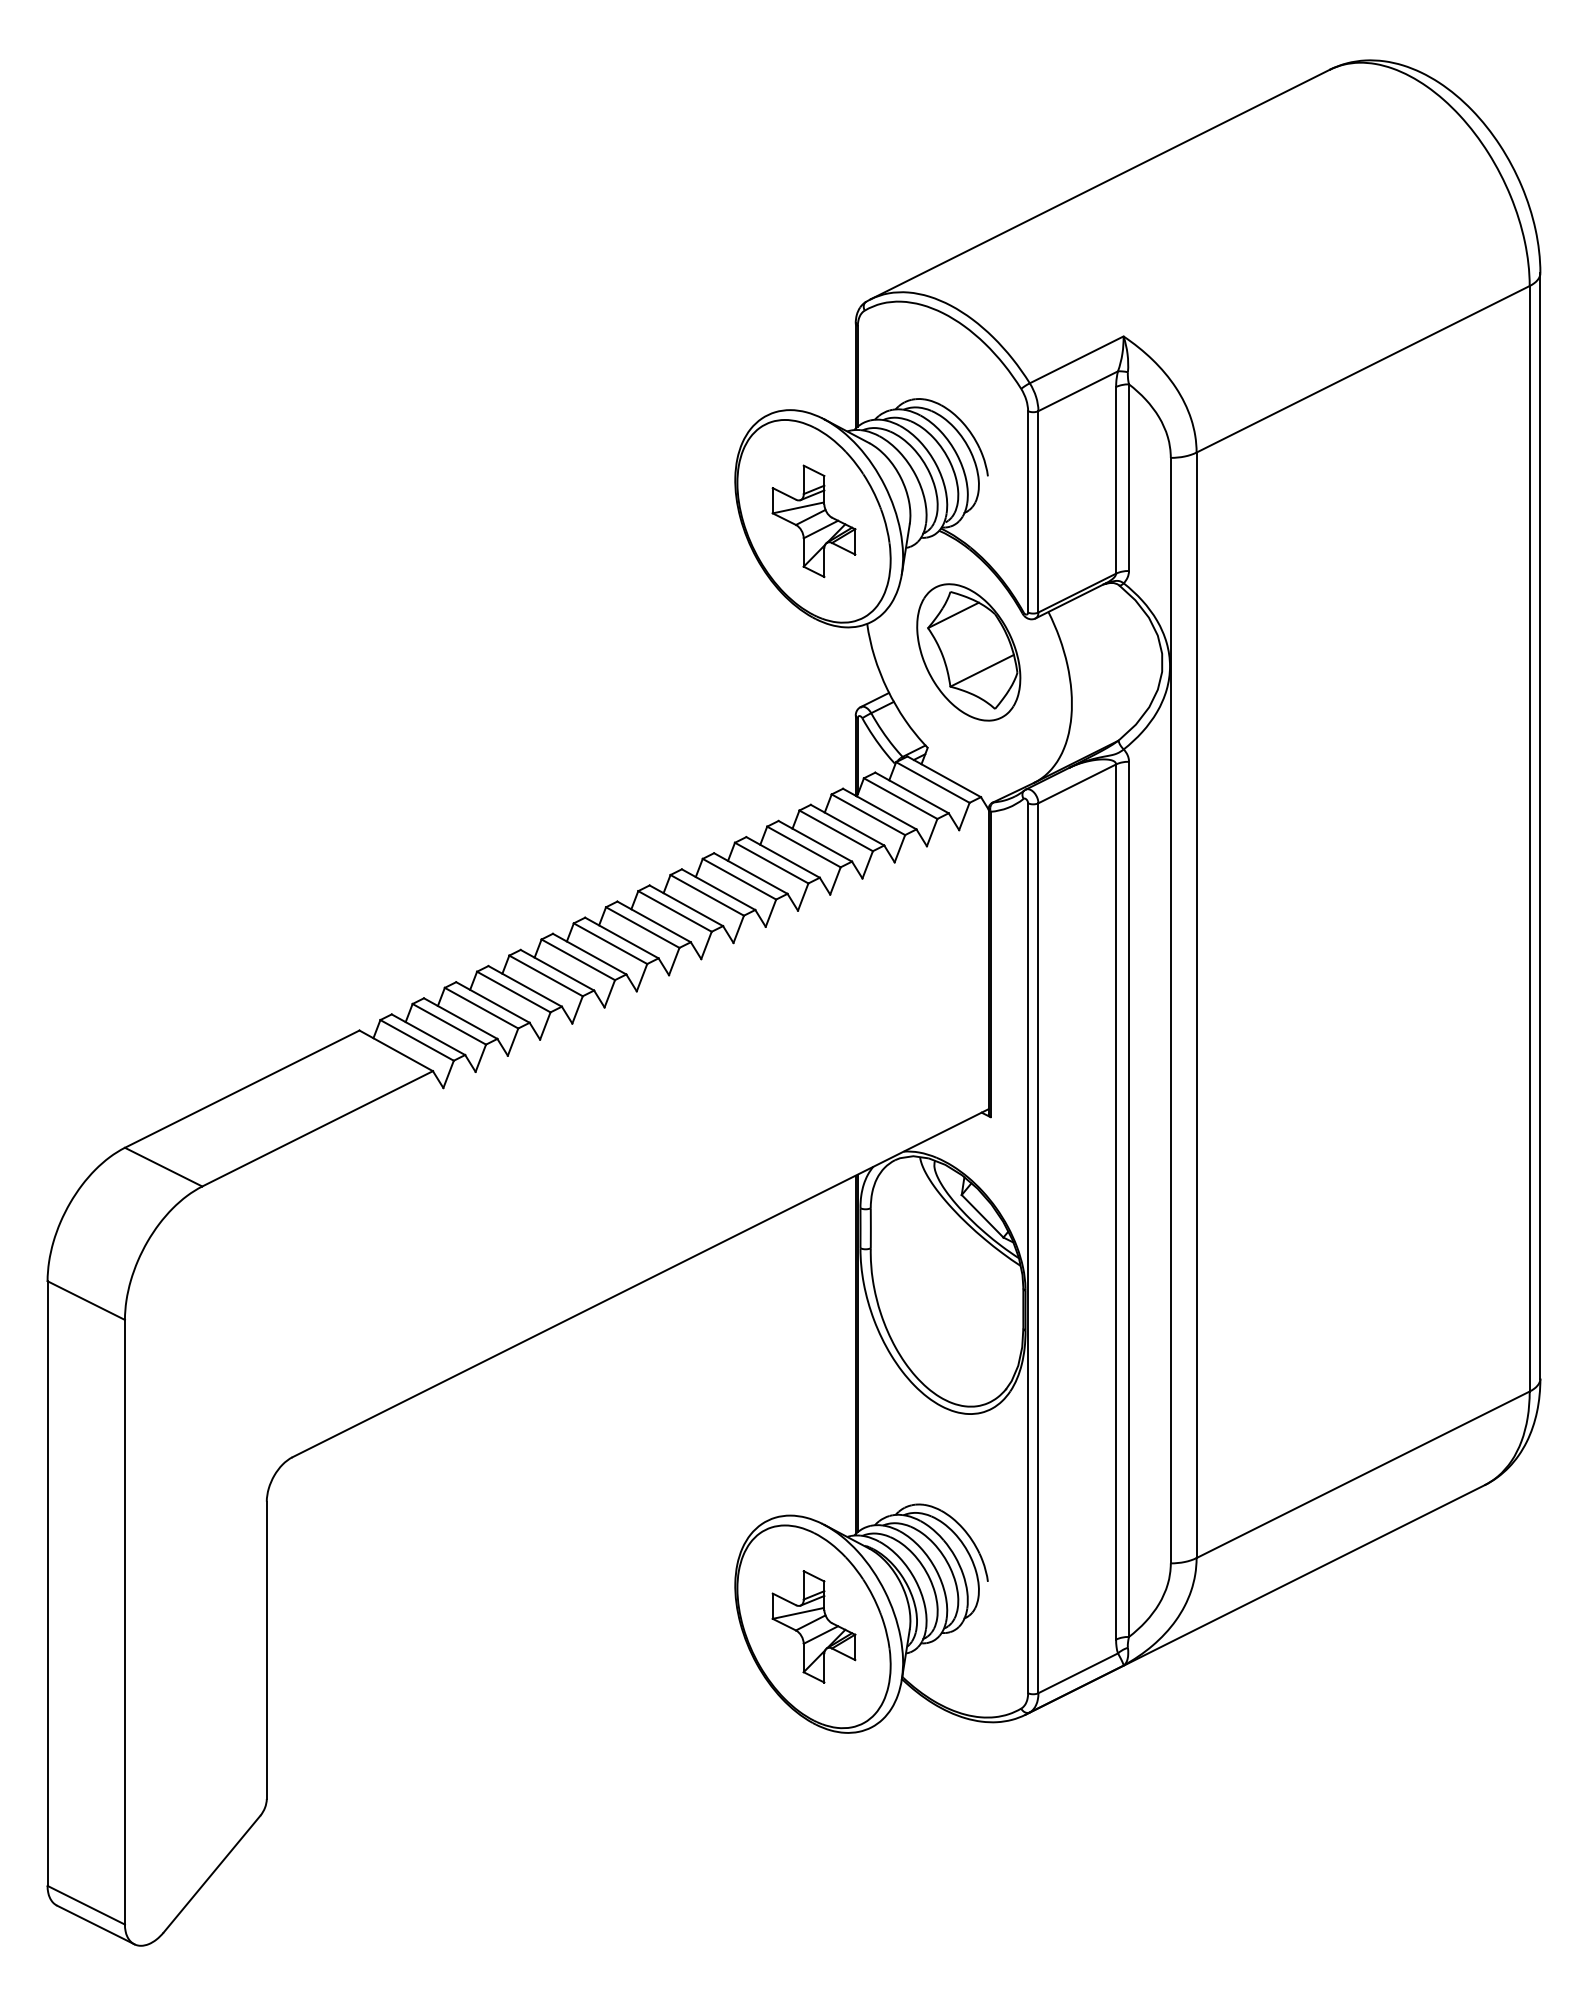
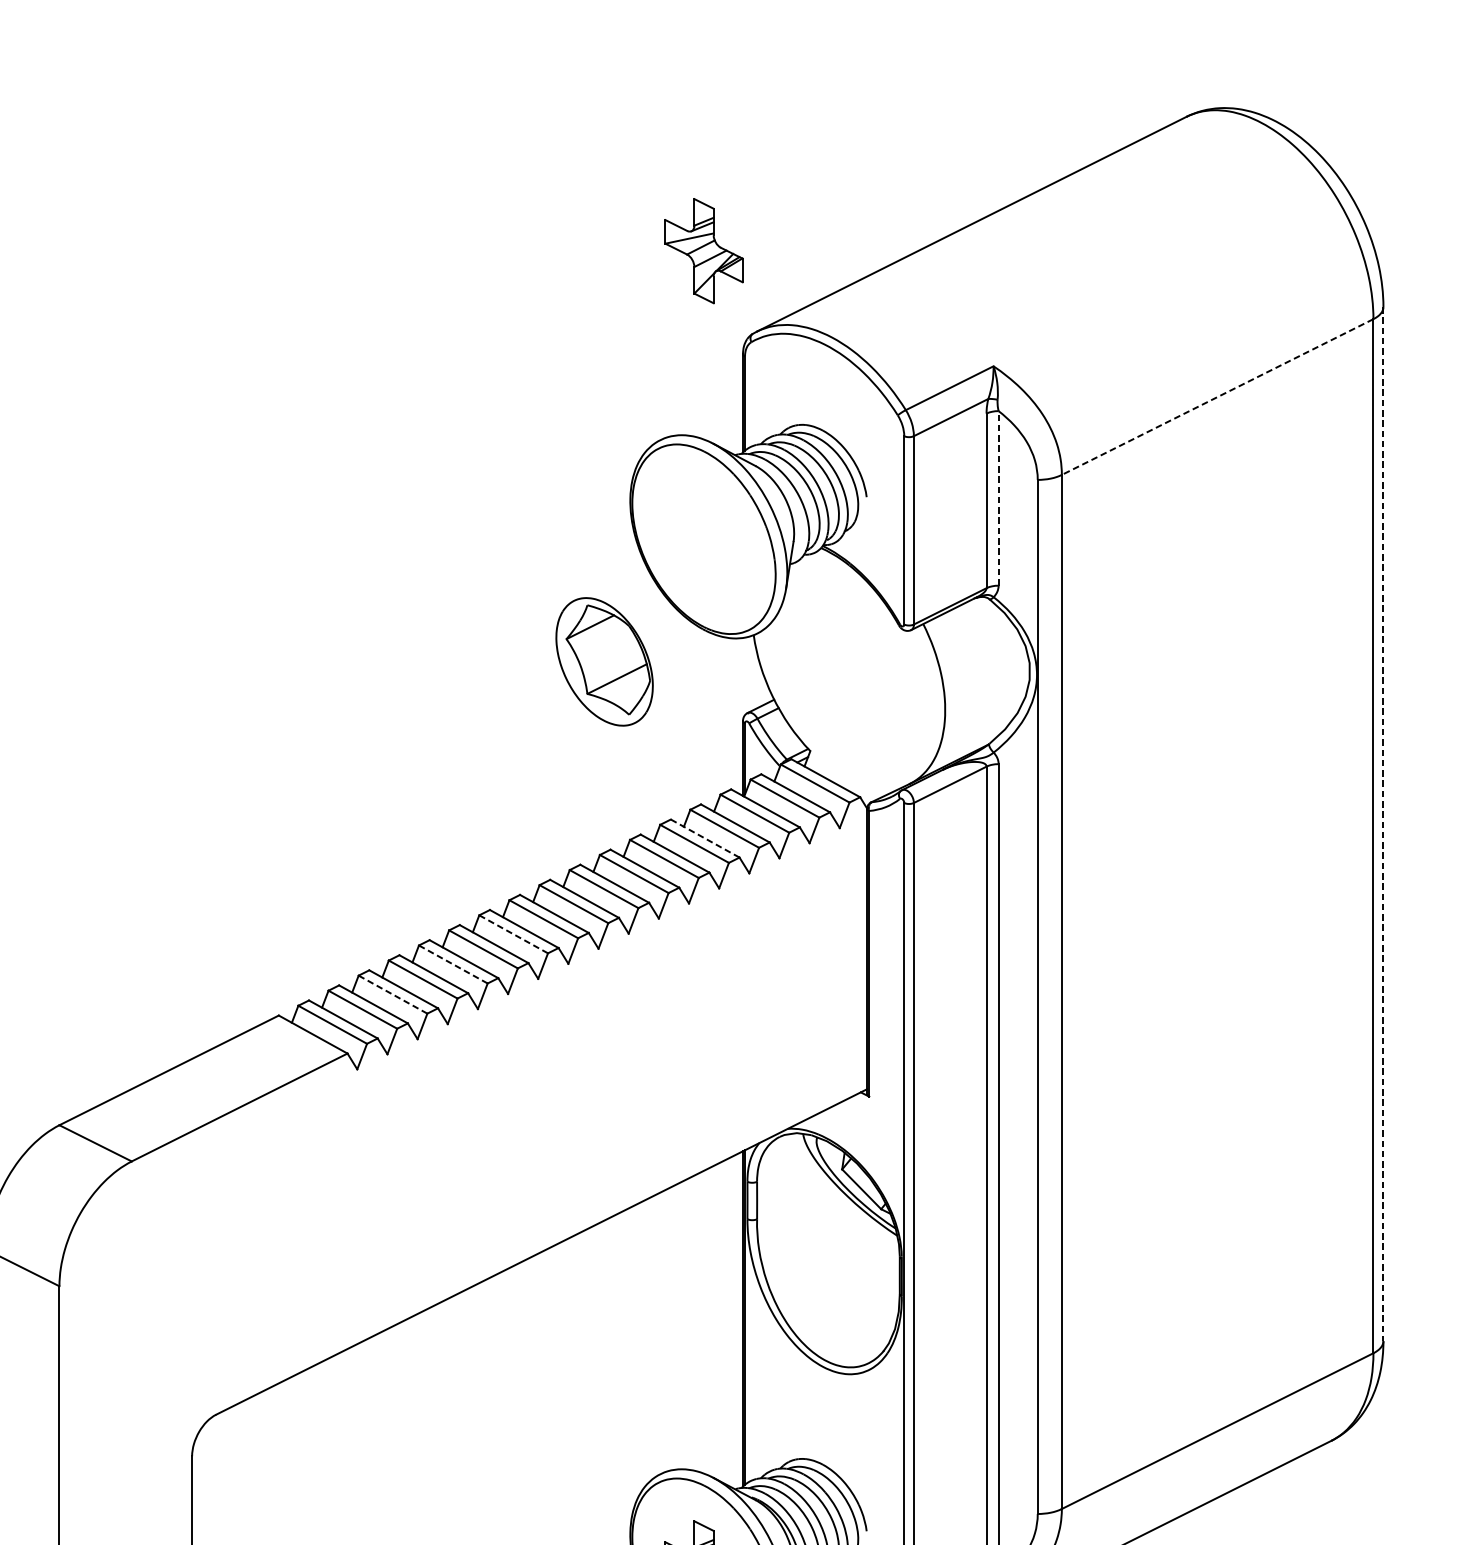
line: (1362, 369) -> (1217, 397), solid -> dashed
line: (1129, 477) -> (999, 498), solid -> dashed
part: (813, 521) -> (703, 251), moved
part: (968, 652) -> (604, 661), moved
line: (1540, 825) -> (1383, 823), solid -> dashed
line: (815, 841) -> (705, 838), solid -> dashed
line: (610, 943) -> (513, 934), solid -> dashed
line: (546, 975) -> (453, 964), solid -> dashed
line: (481, 1008) -> (392, 994), solid -> dashed

